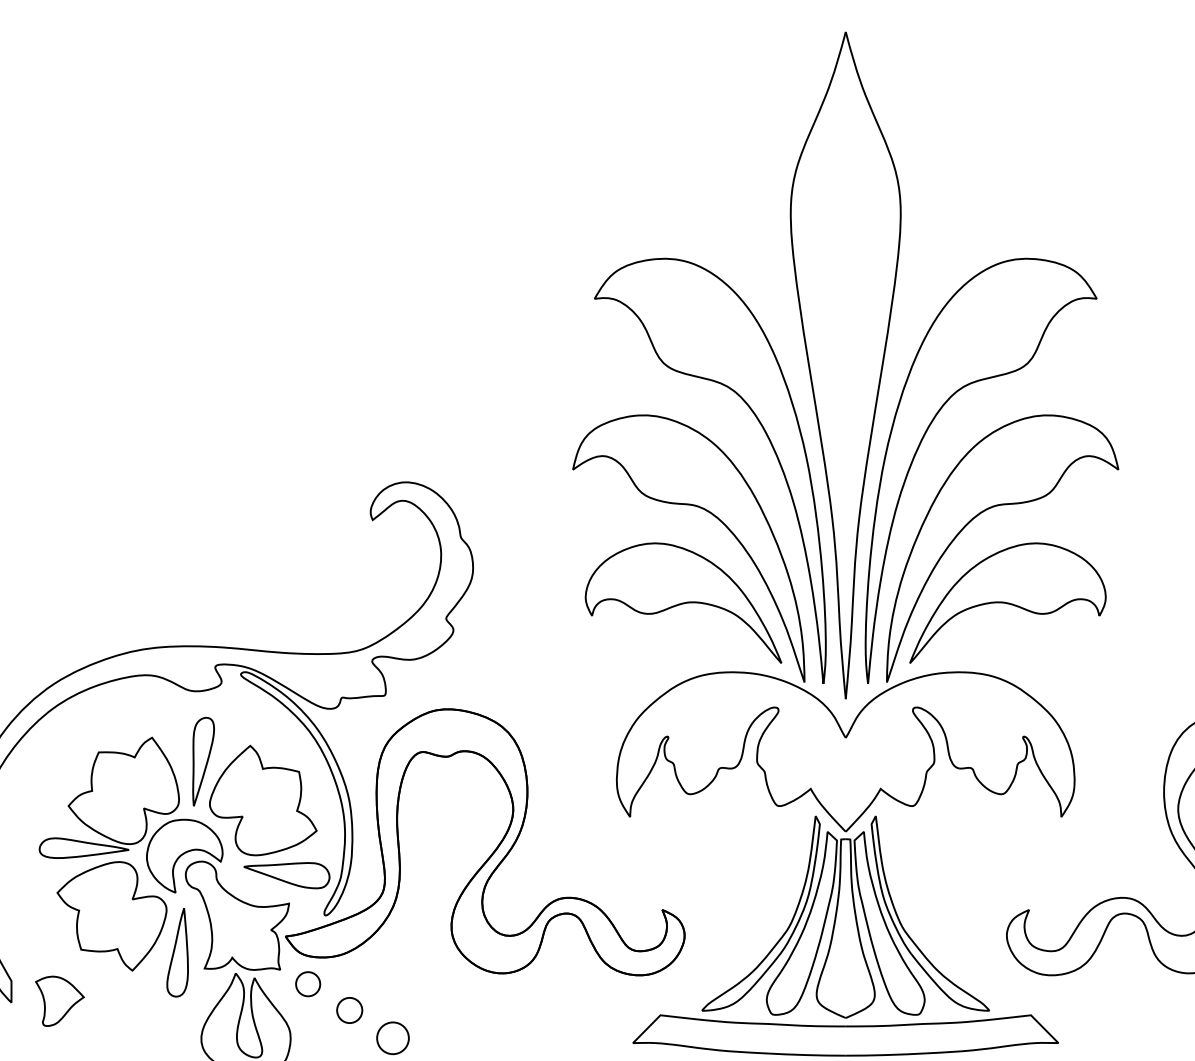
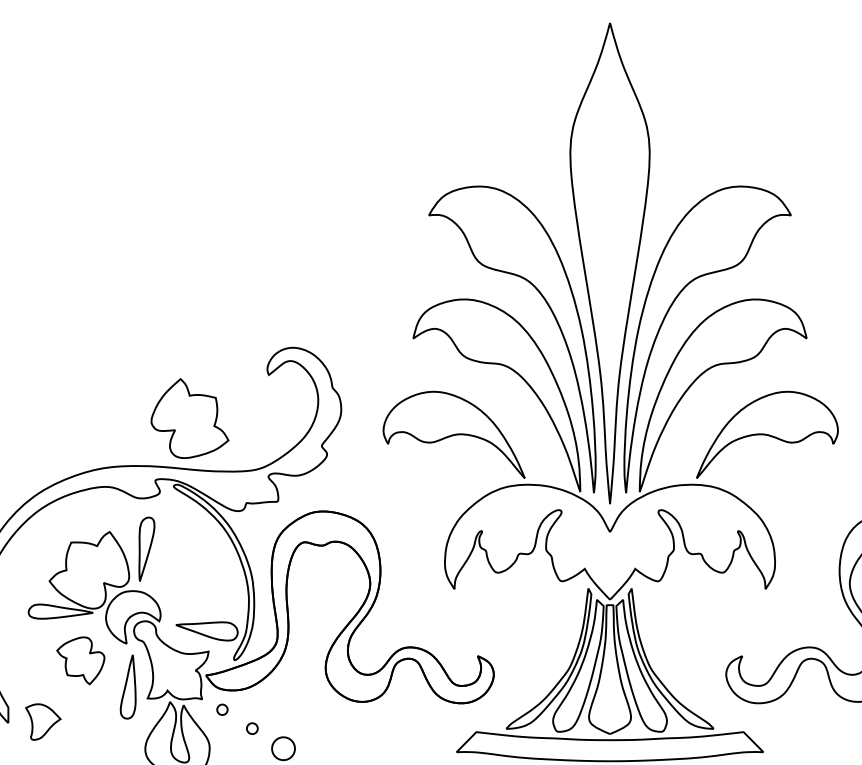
part: (683, 602) -> (454, 434), moved
part: (1007, 602) -> (767, 434), moved
part: (263, 800) -> (190, 418), moved
part: (111, 916) -> (80, 660), size x0.6
part: (308, 984) -> (222, 709), size x0.6
part: (349, 1010) -> (252, 728), size x0.6

